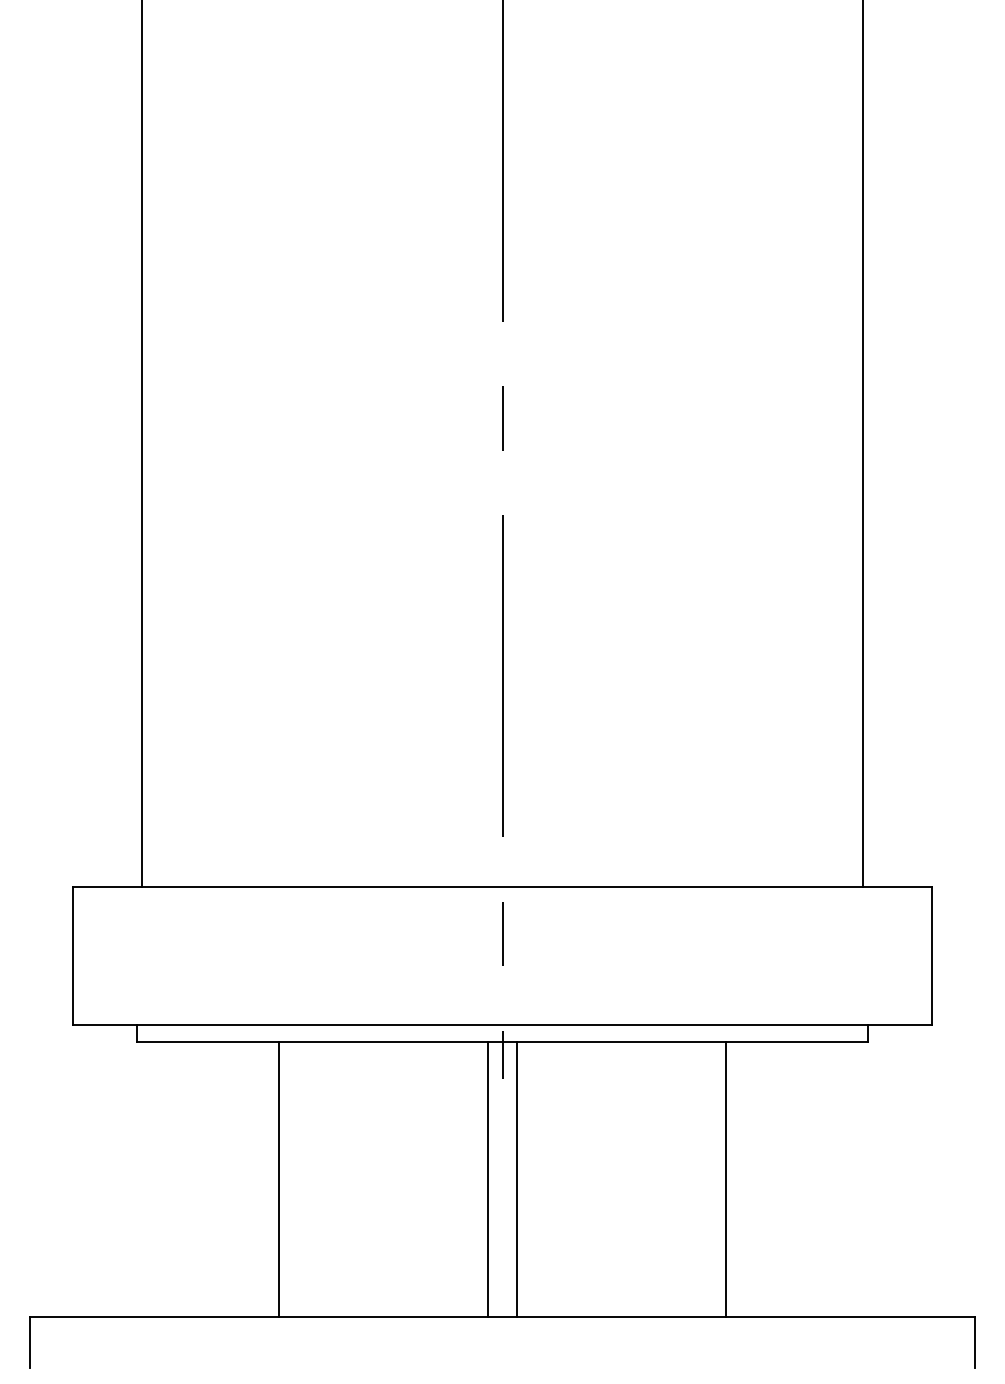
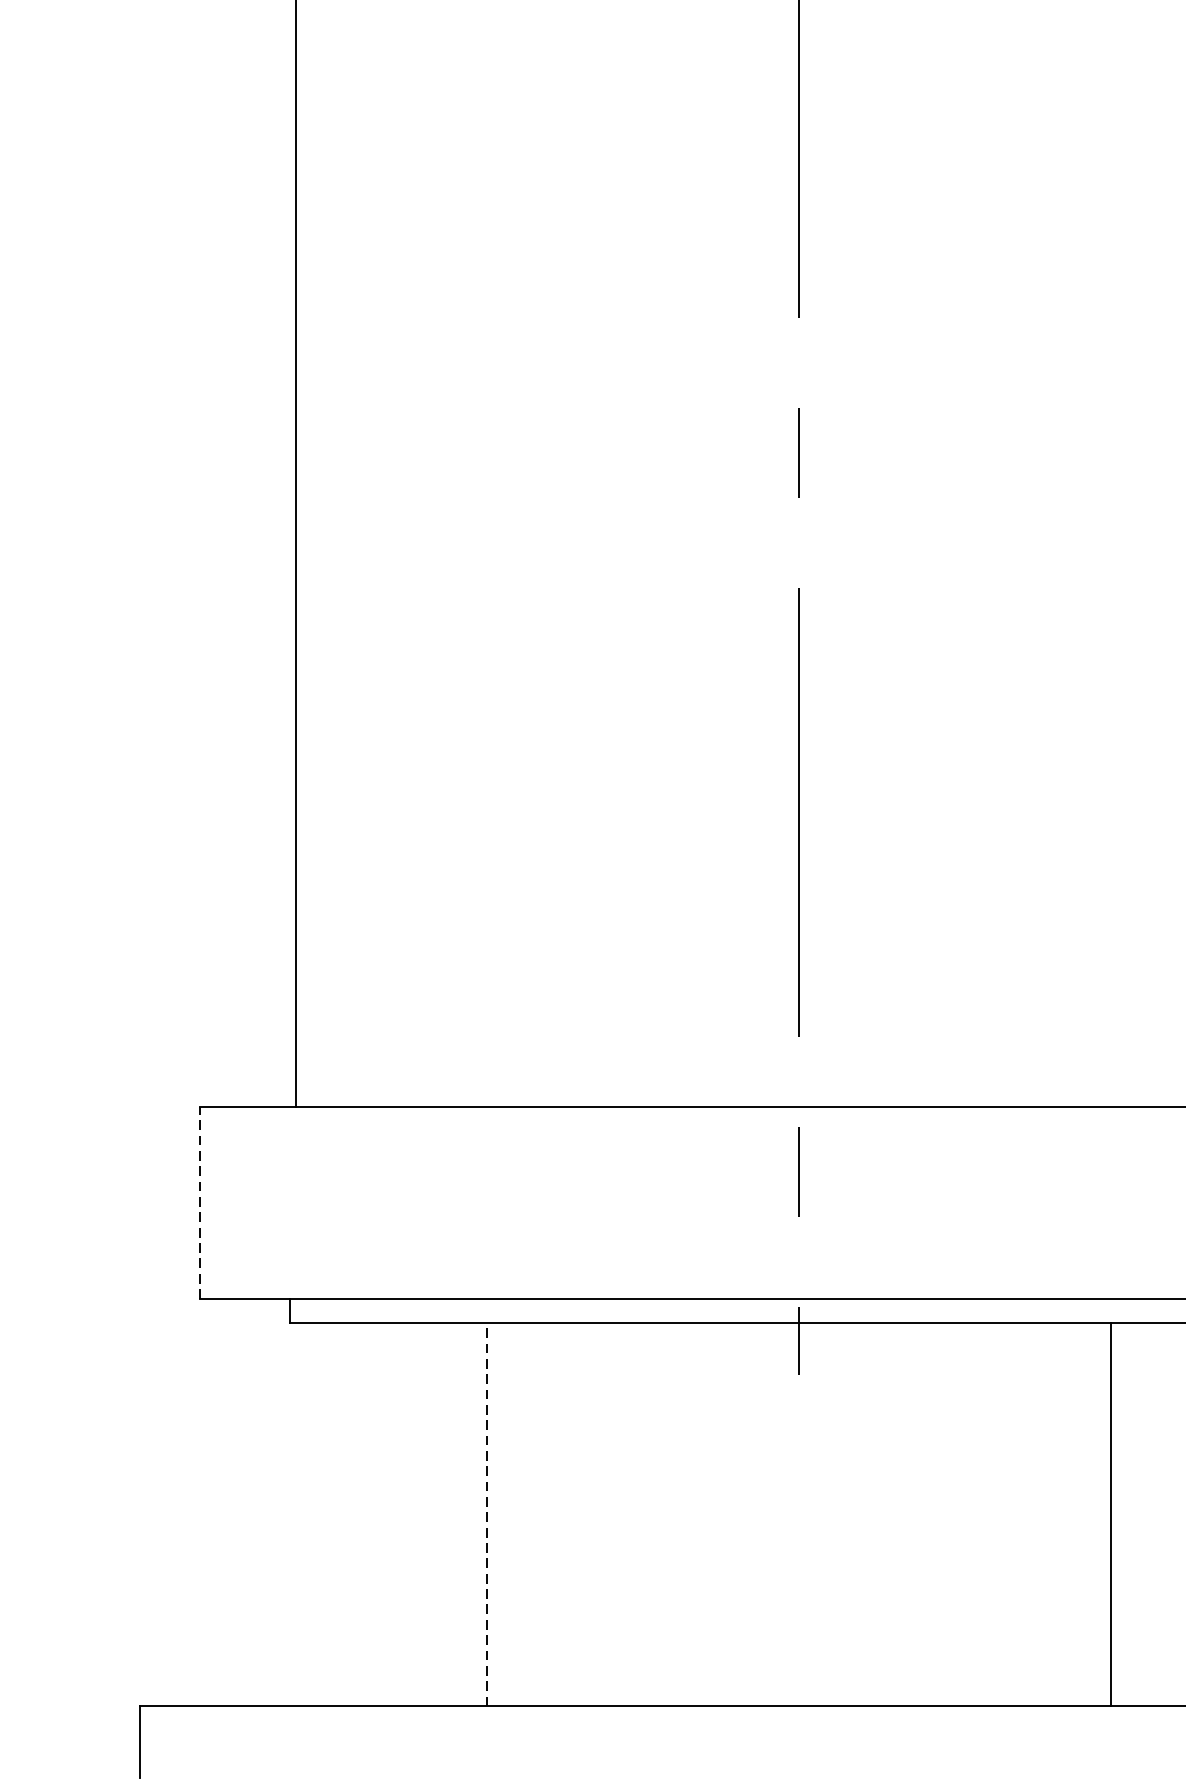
line: (73, 955) -> (200, 1202), solid -> dashed
line: (278, 1178) -> (486, 1513), solid -> dashed
line: (488, 1178) -> (779, 1513), removed
line: (516, 1178) -> (818, 1513), removed

